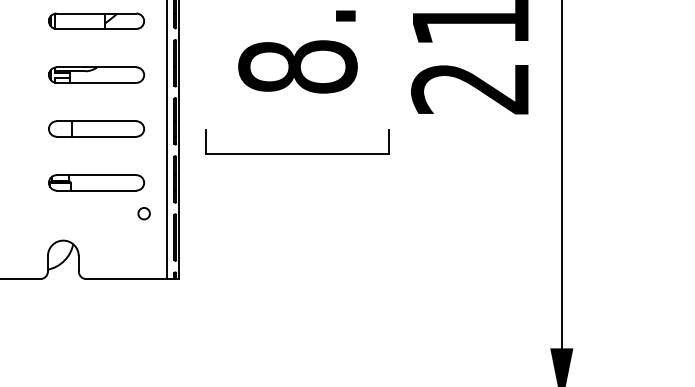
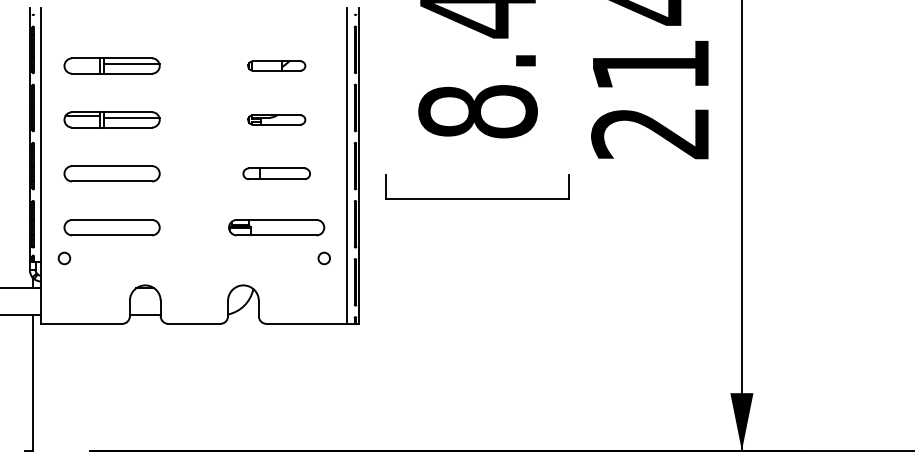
part: (96, 20) -> (276, 65), size x0.6
part: (96, 74) -> (276, 119), size x0.6
part: (96, 128) -> (276, 173), size x0.7

